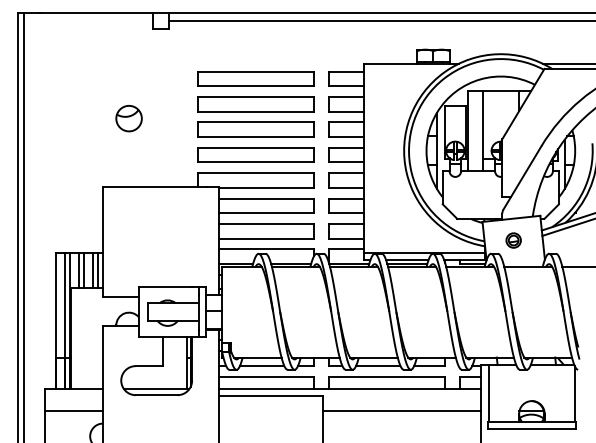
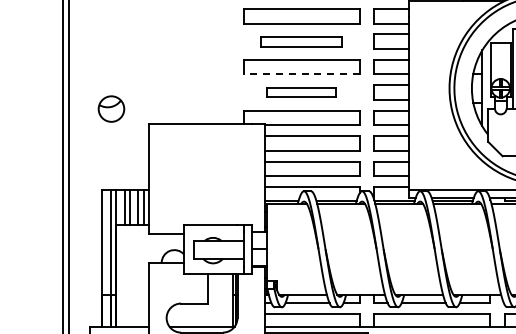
part: (255, 104) -> (300, 41), size x0.7
part: (128, 118) -> (110, 108), moved
line: (255, 136) -> (300, 73), solid -> dashed
part: (255, 154) -> (300, 91), size x0.6

